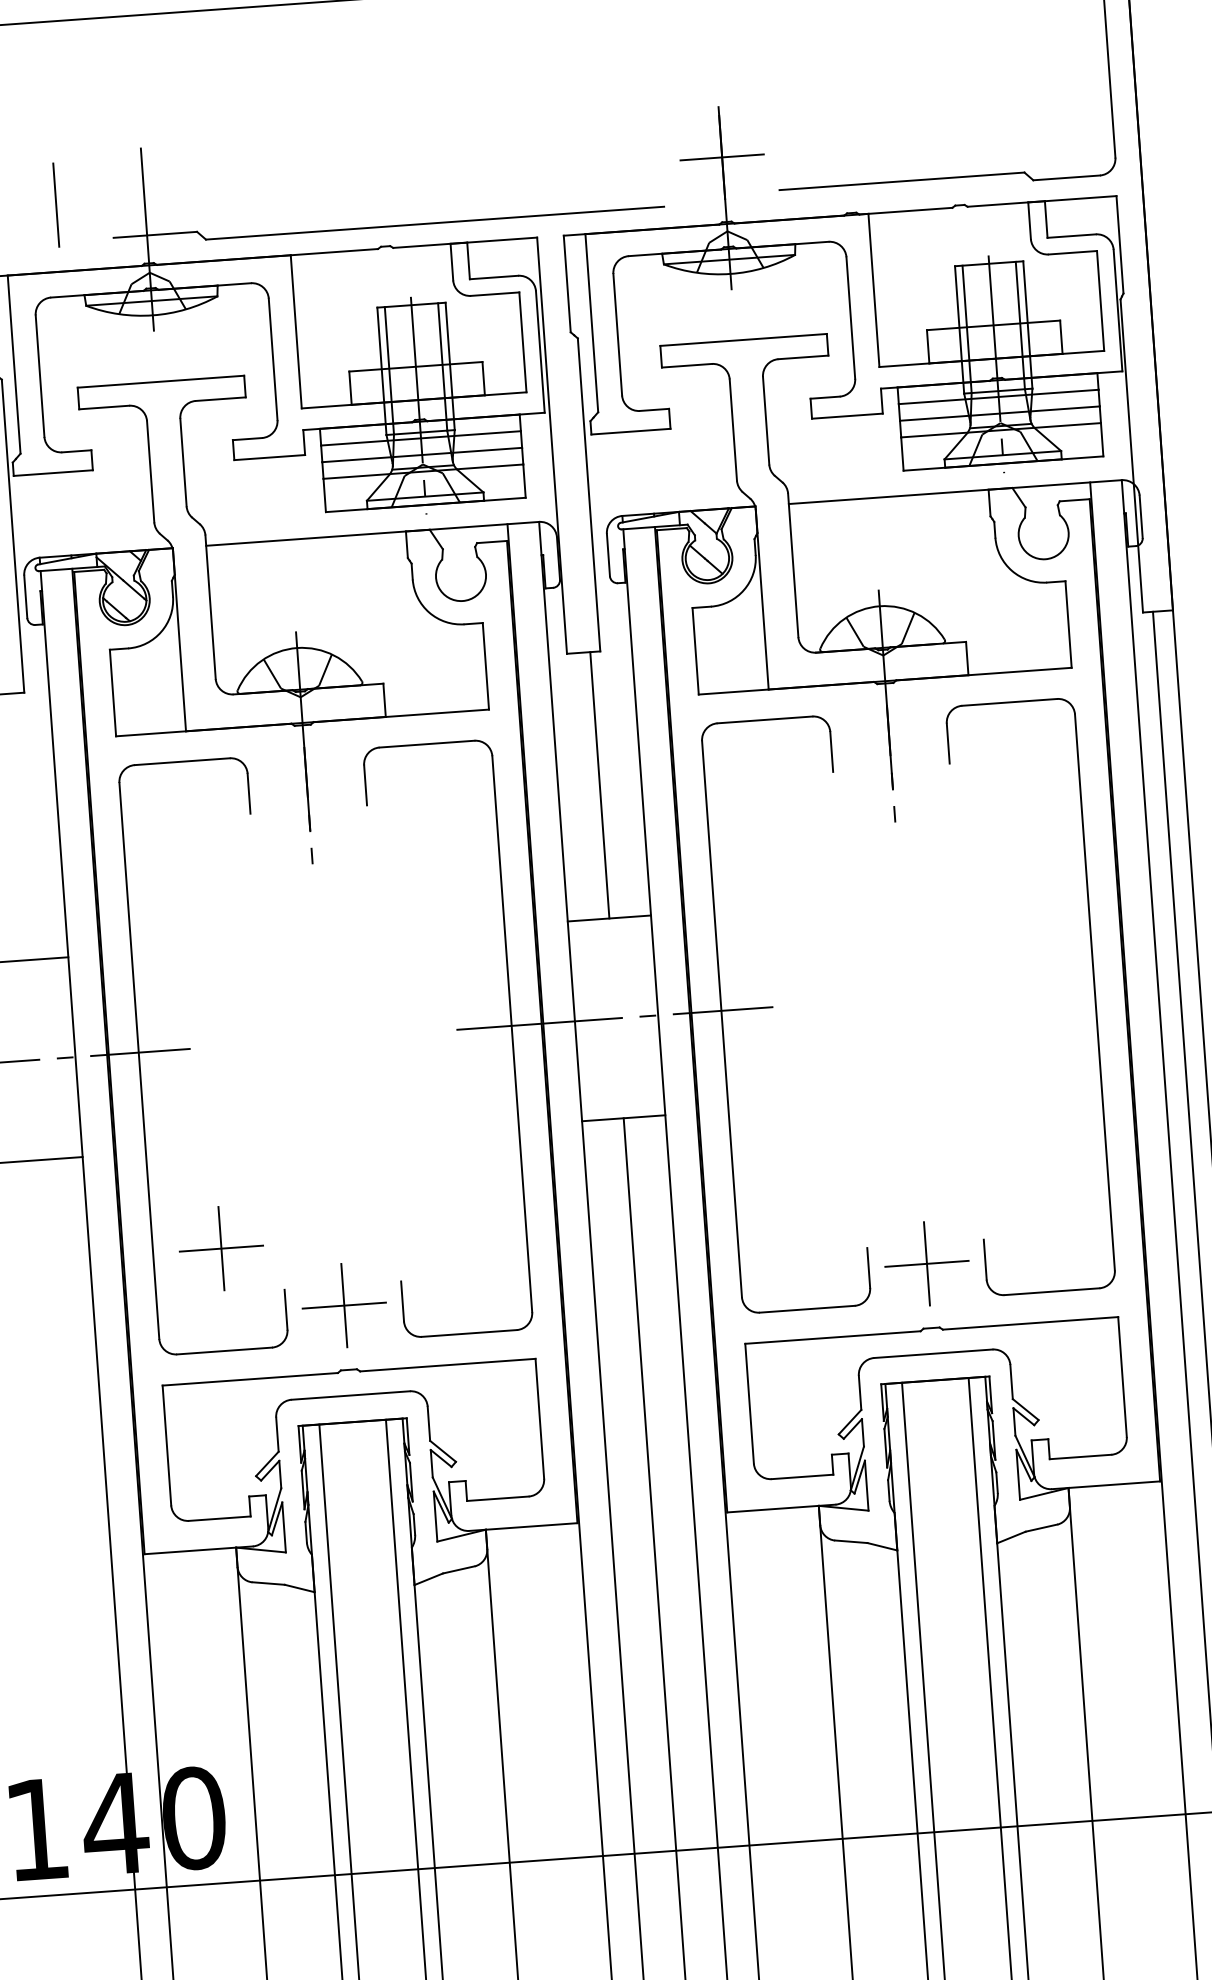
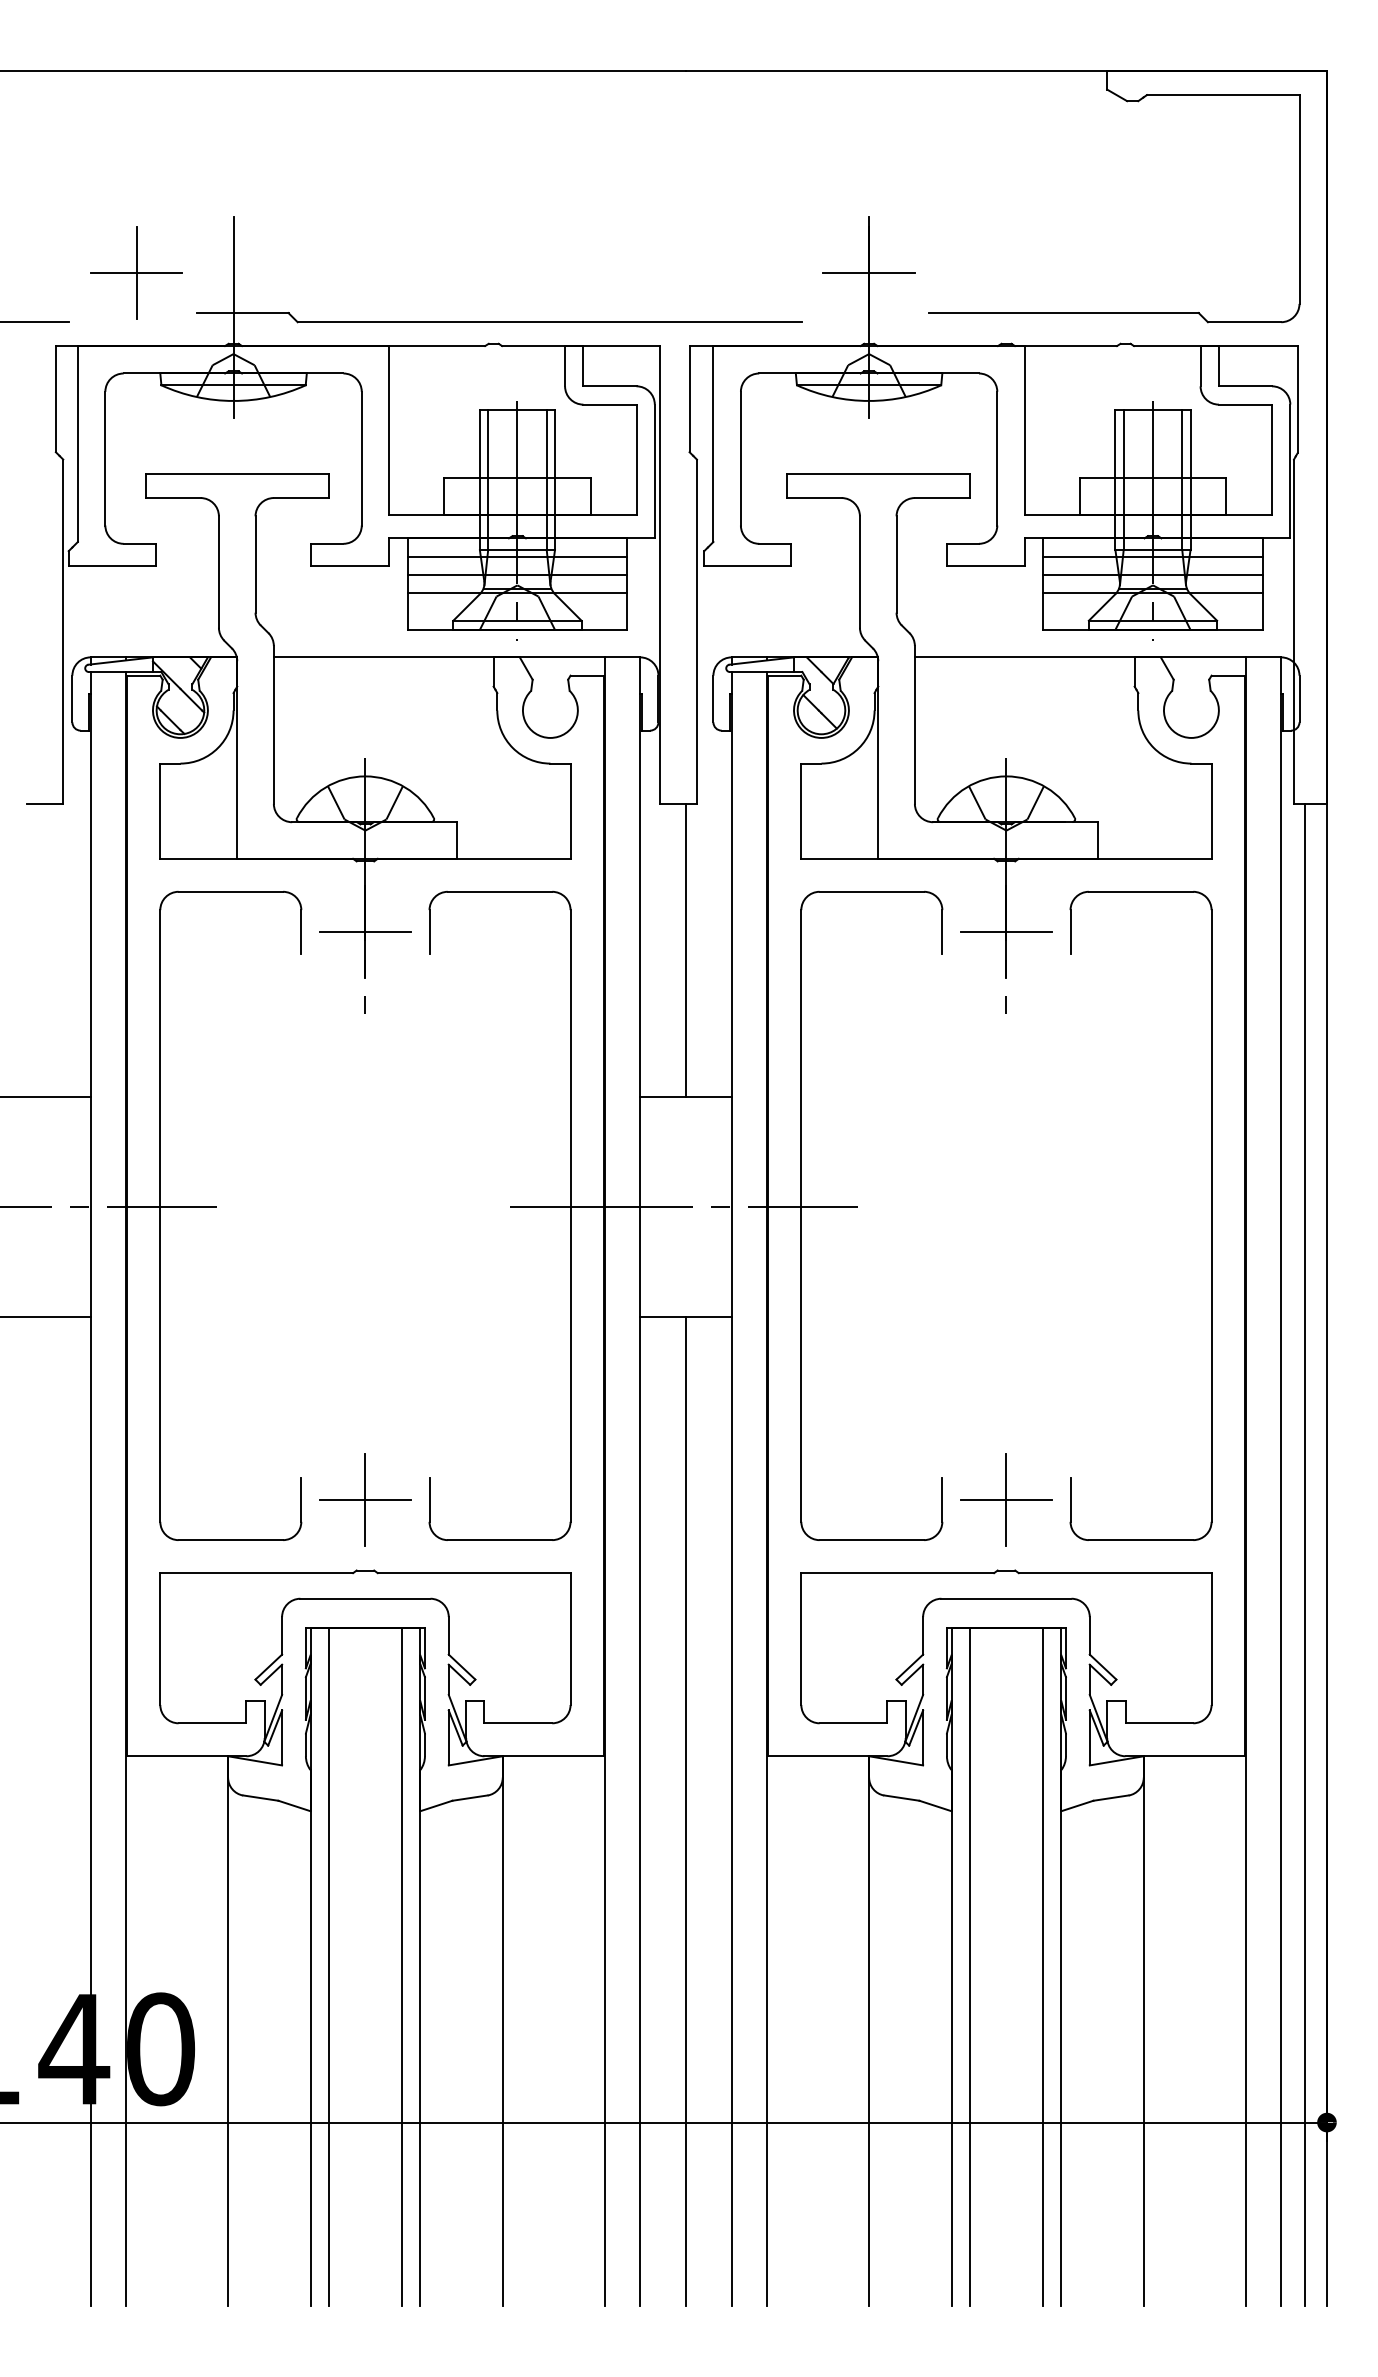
line: (56, 204) -> (136, 272), added
line: (890, 748) -> (1006, 932), added
line: (307, 789) -> (365, 932), added
part: (221, 1248) -> (235, 1427), removed

